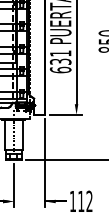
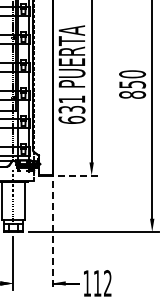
line: (65, 114) -> (78, 175), solid -> dashed
line: (45, 162) -> (52, 235), solid -> dashed

